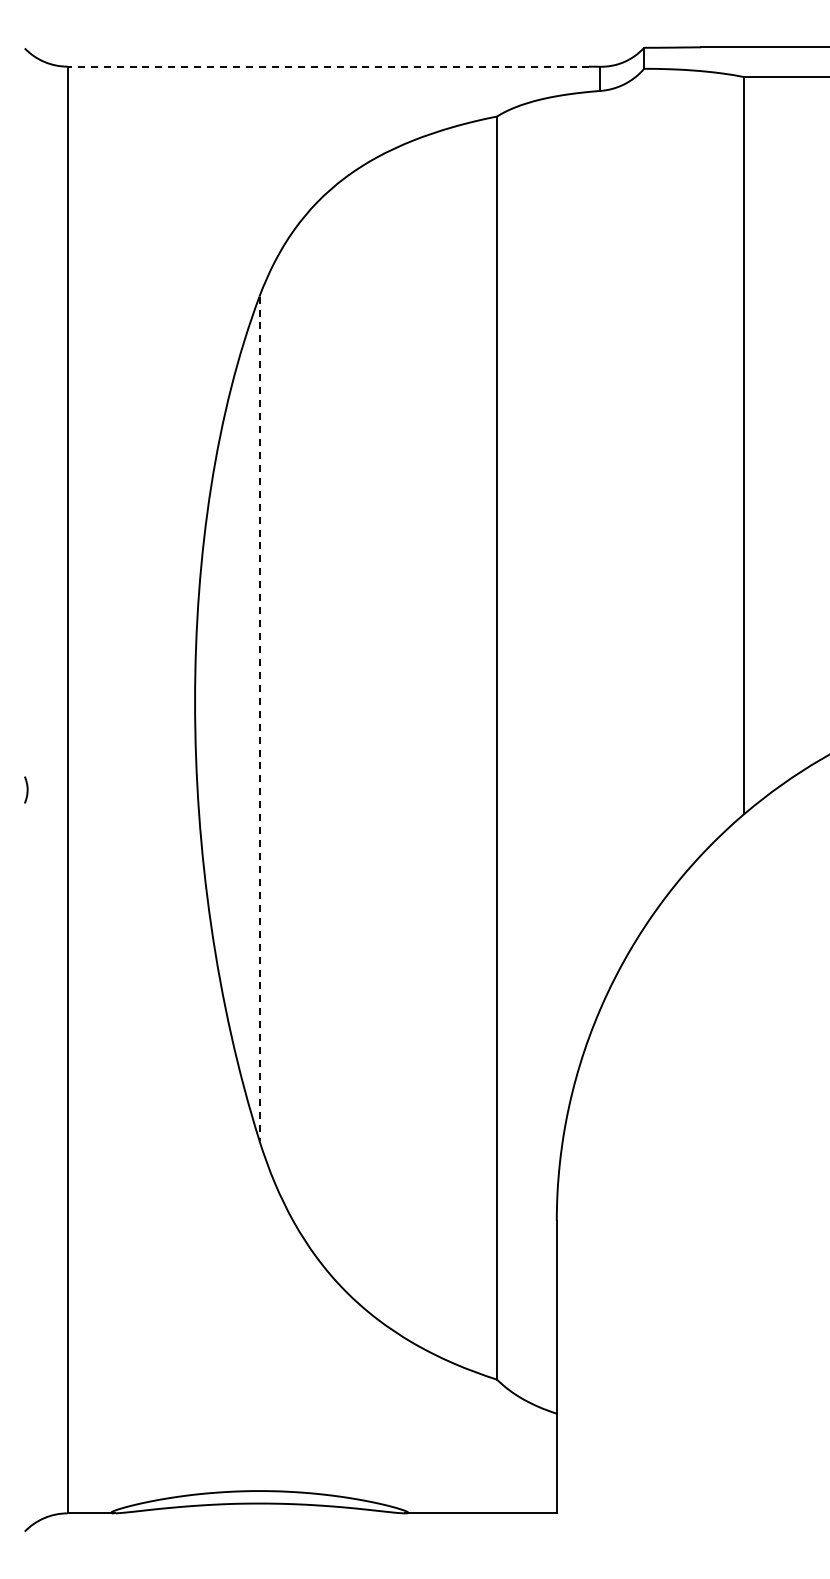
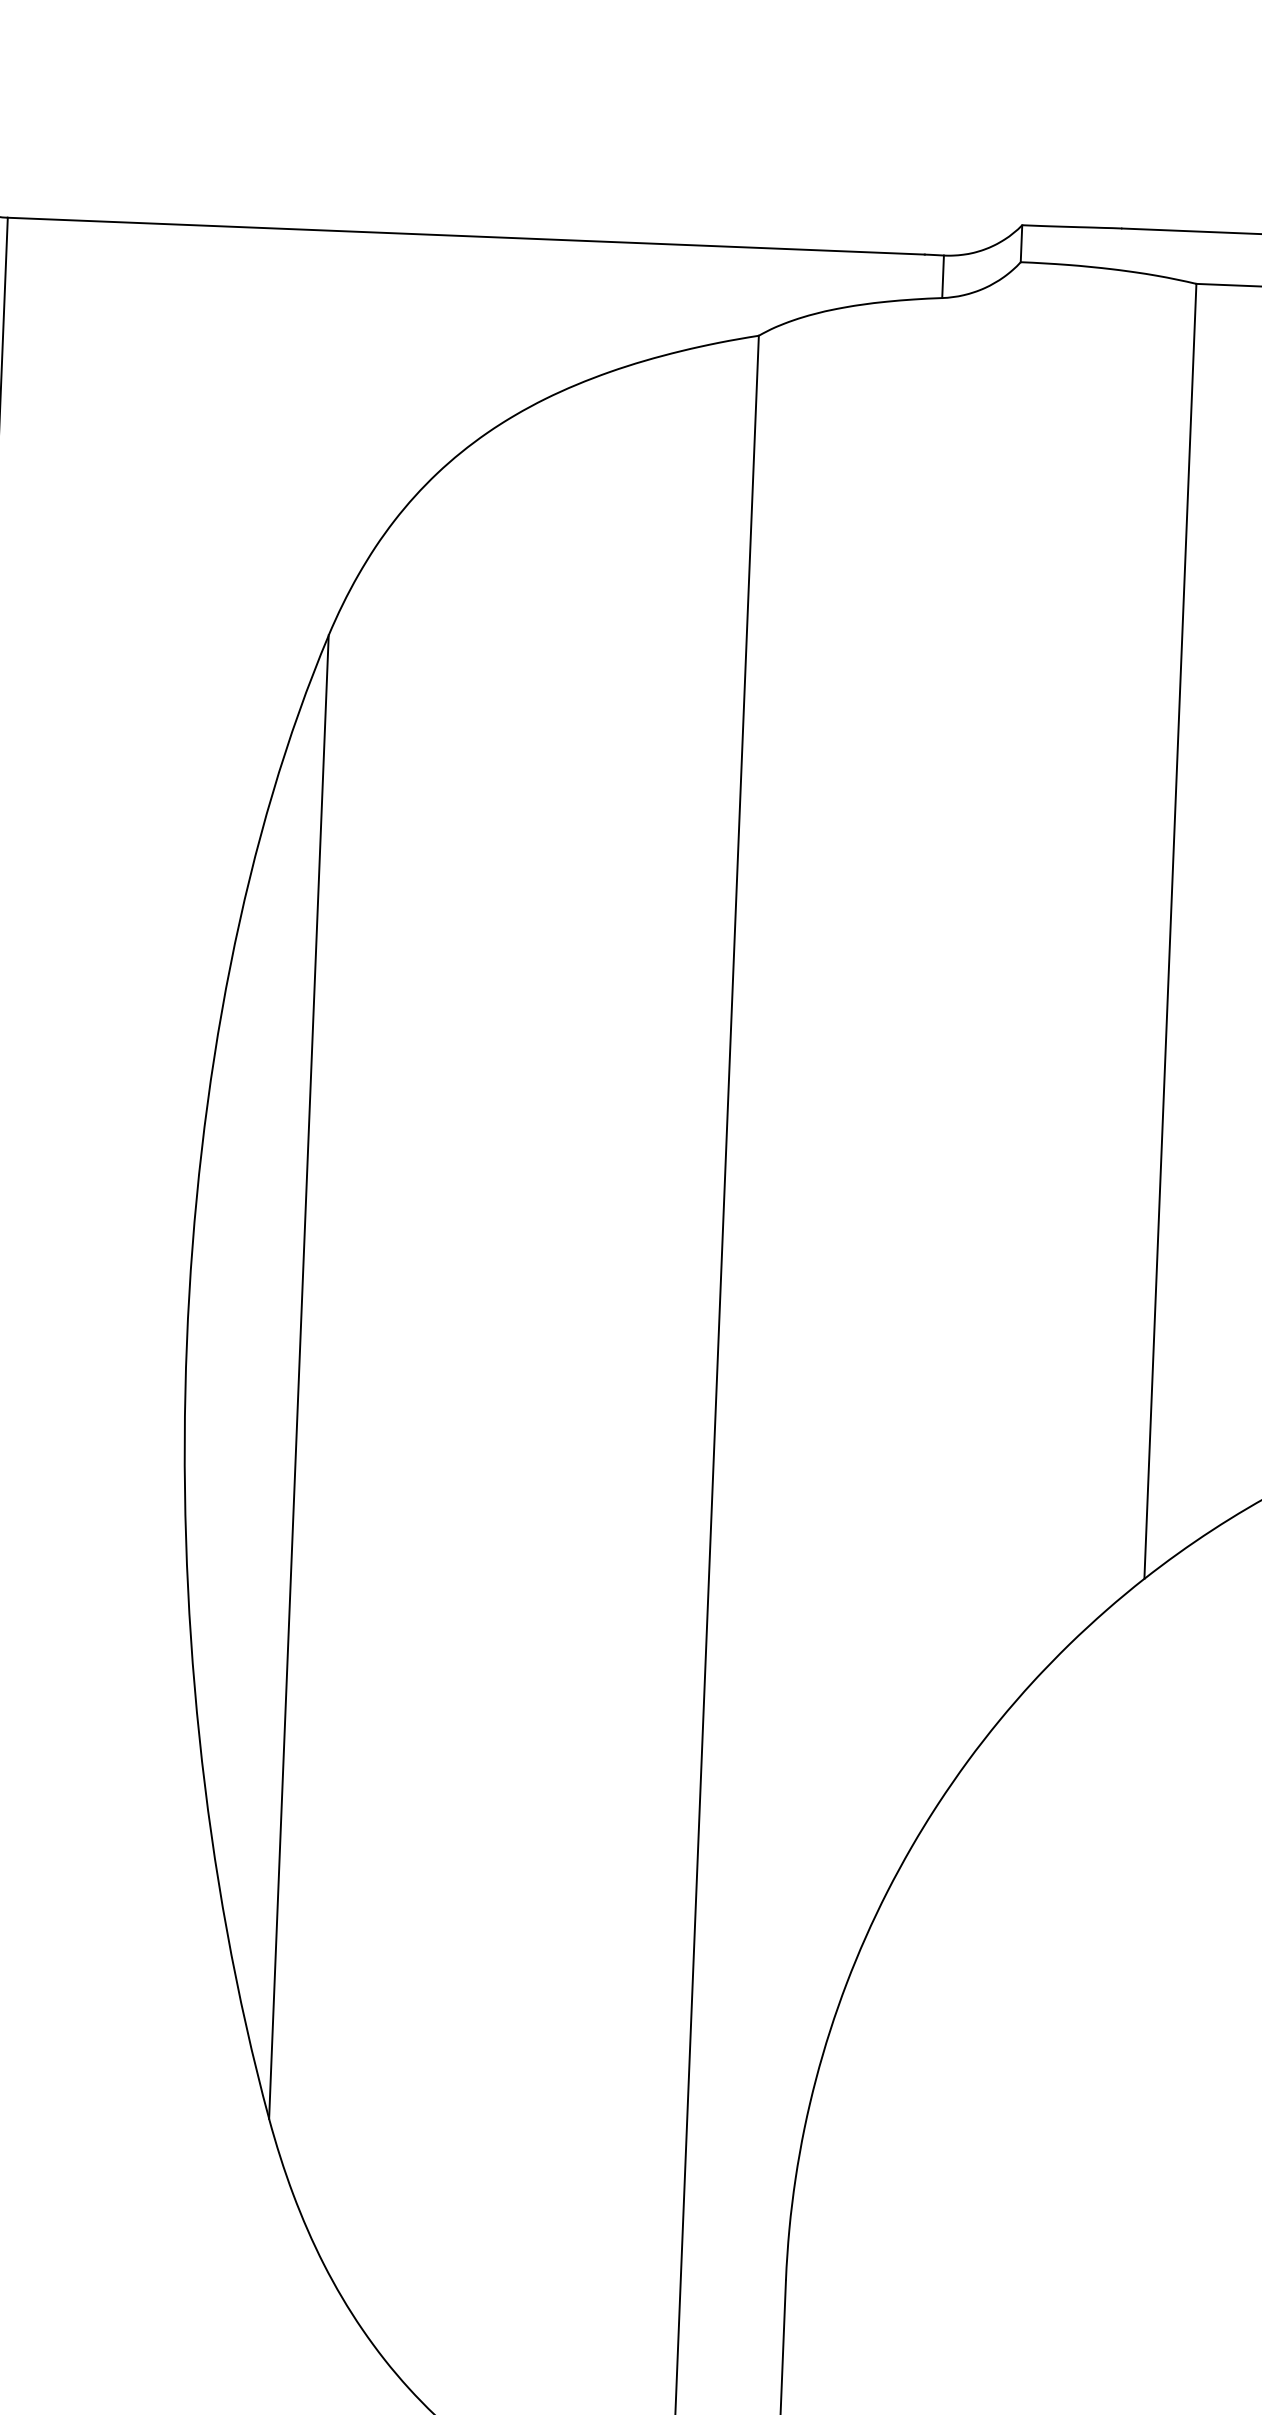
line: (328, 66) -> (466, 235), dashed -> solid
line: (259, 719) -> (298, 1378), dashed -> solid

